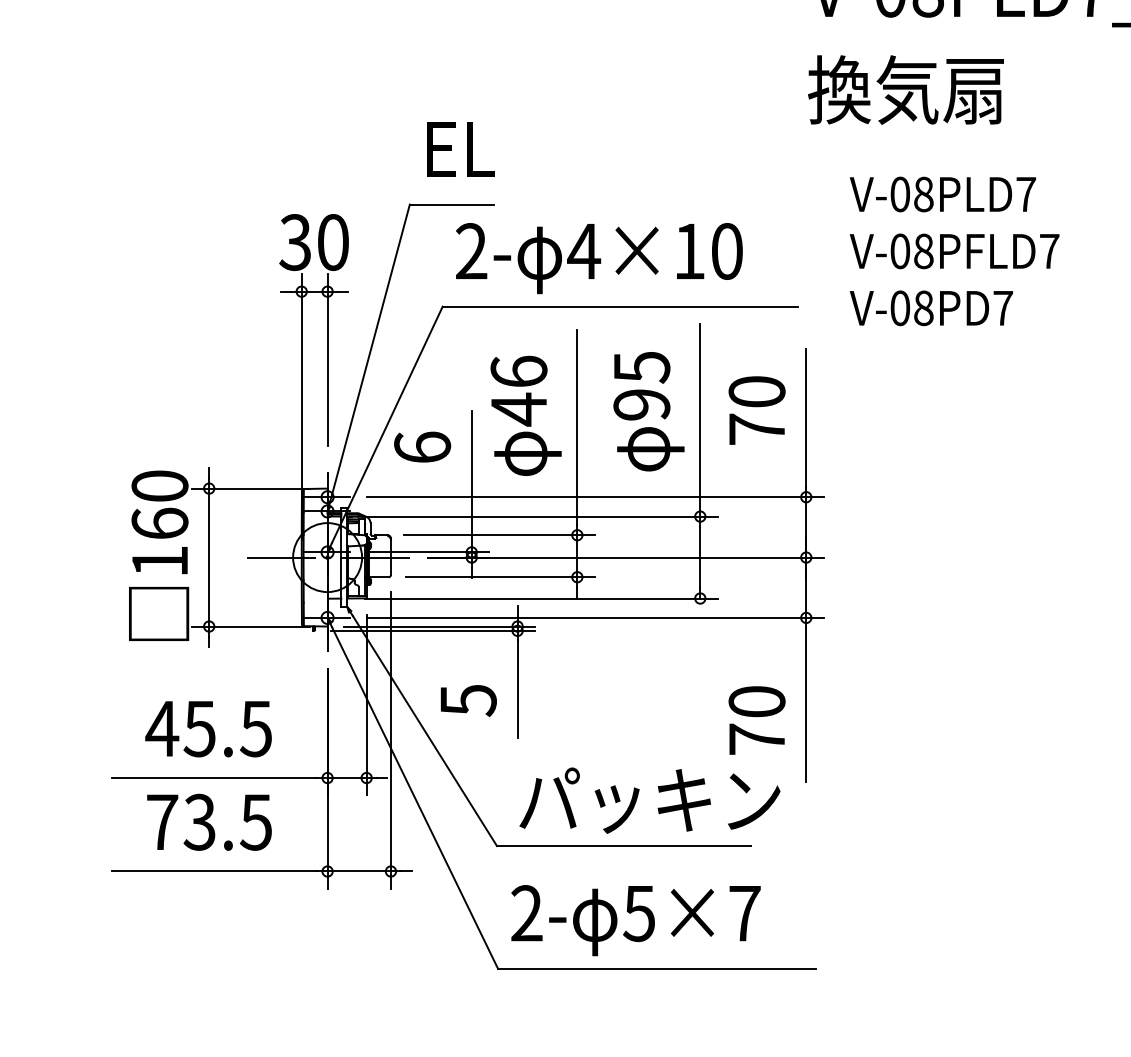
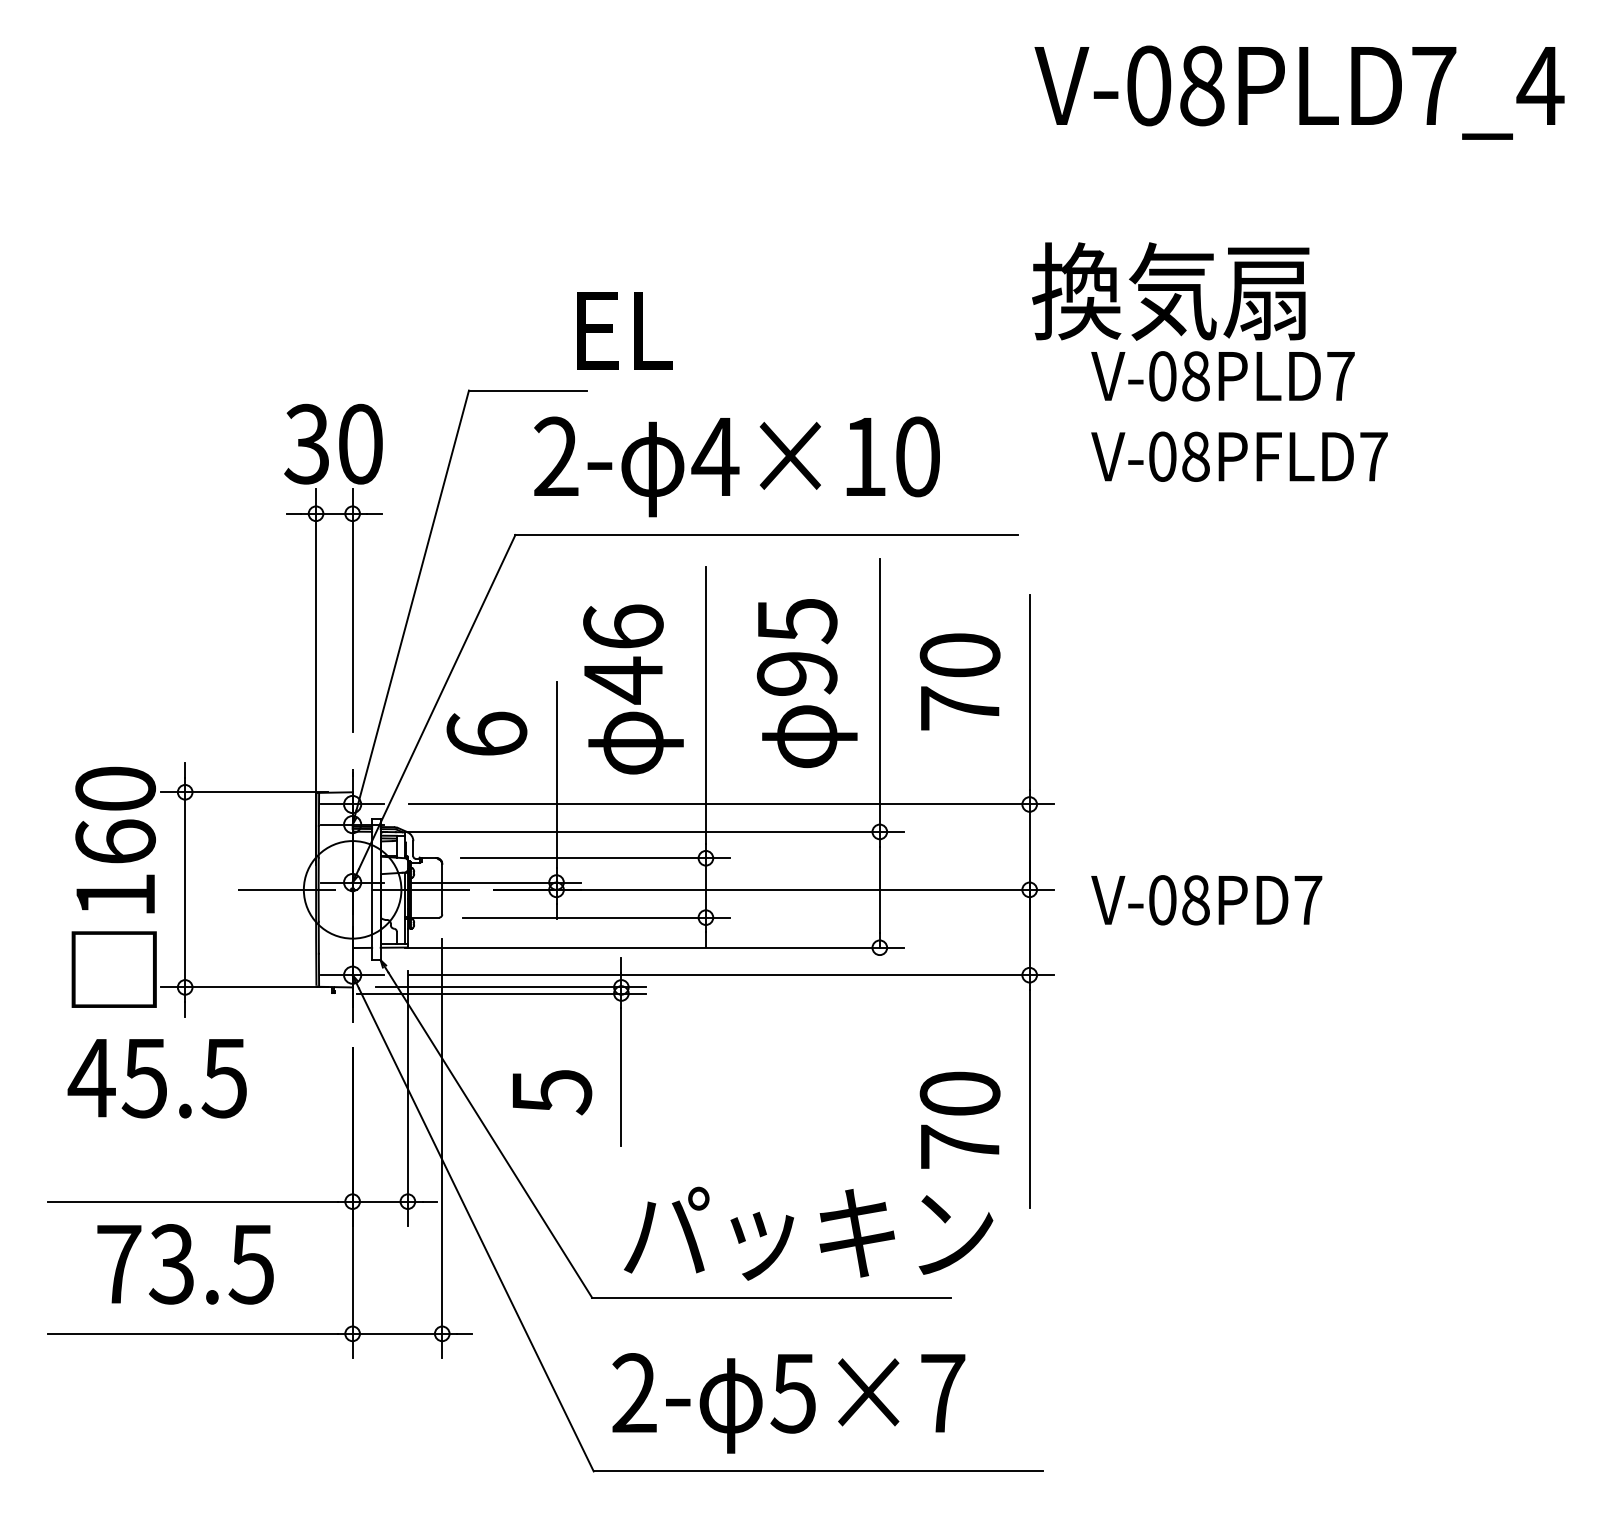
text: (905, 90) -> (1170, 291), moved
text: (460, 149) -> (624, 330), moved
text: (931, 308) -> (1206, 900), moved
text: (208, 729) -> (156, 1078), moved

